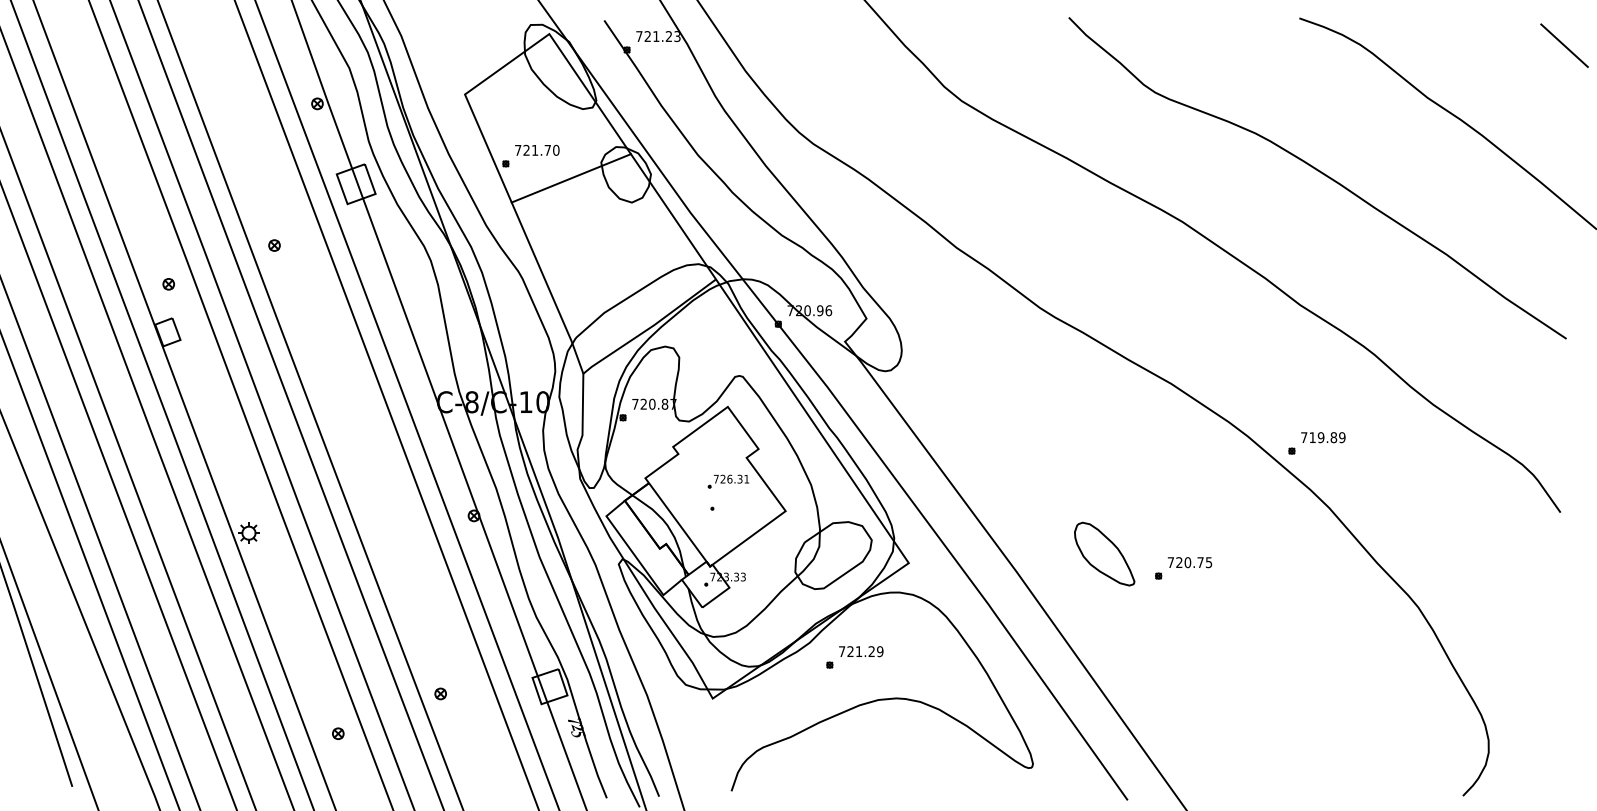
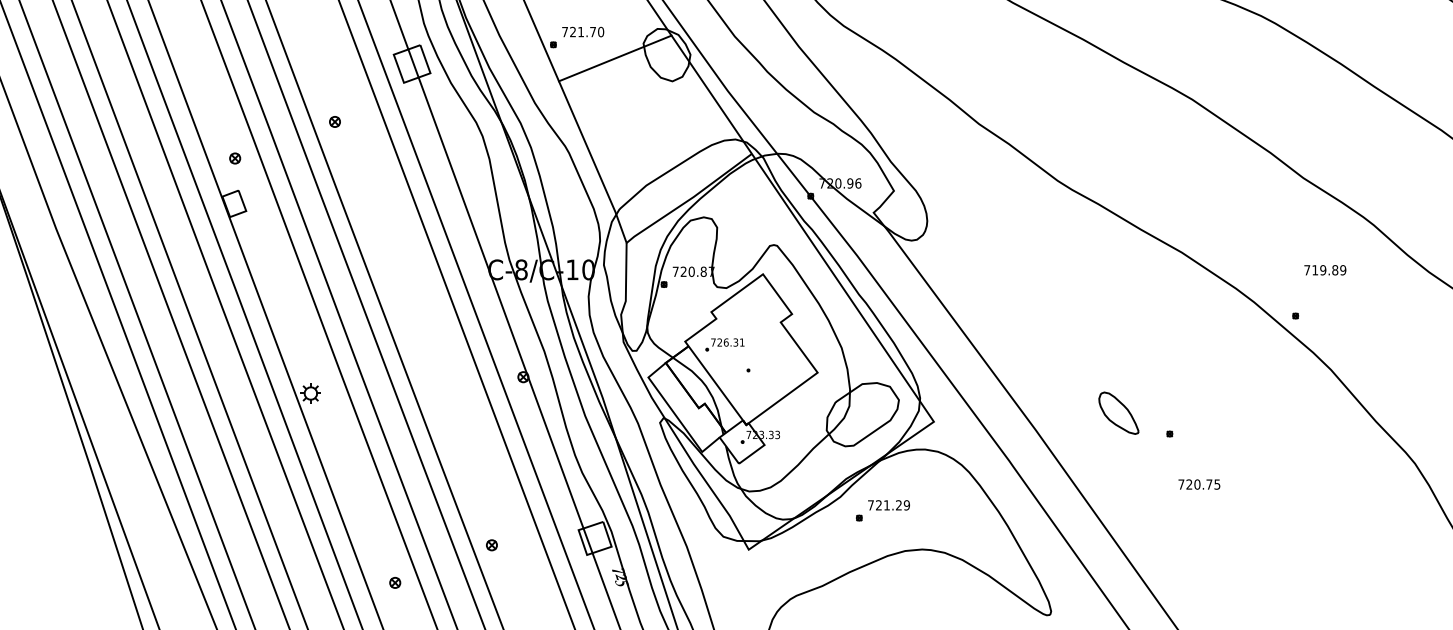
text: (1323, 437) -> (1325, 270), moved
part: (728, 481) -> (724, 344), moved
part: (1104, 553) -> (1118, 412), size x0.7
text: (1190, 562) -> (1199, 484), moved

